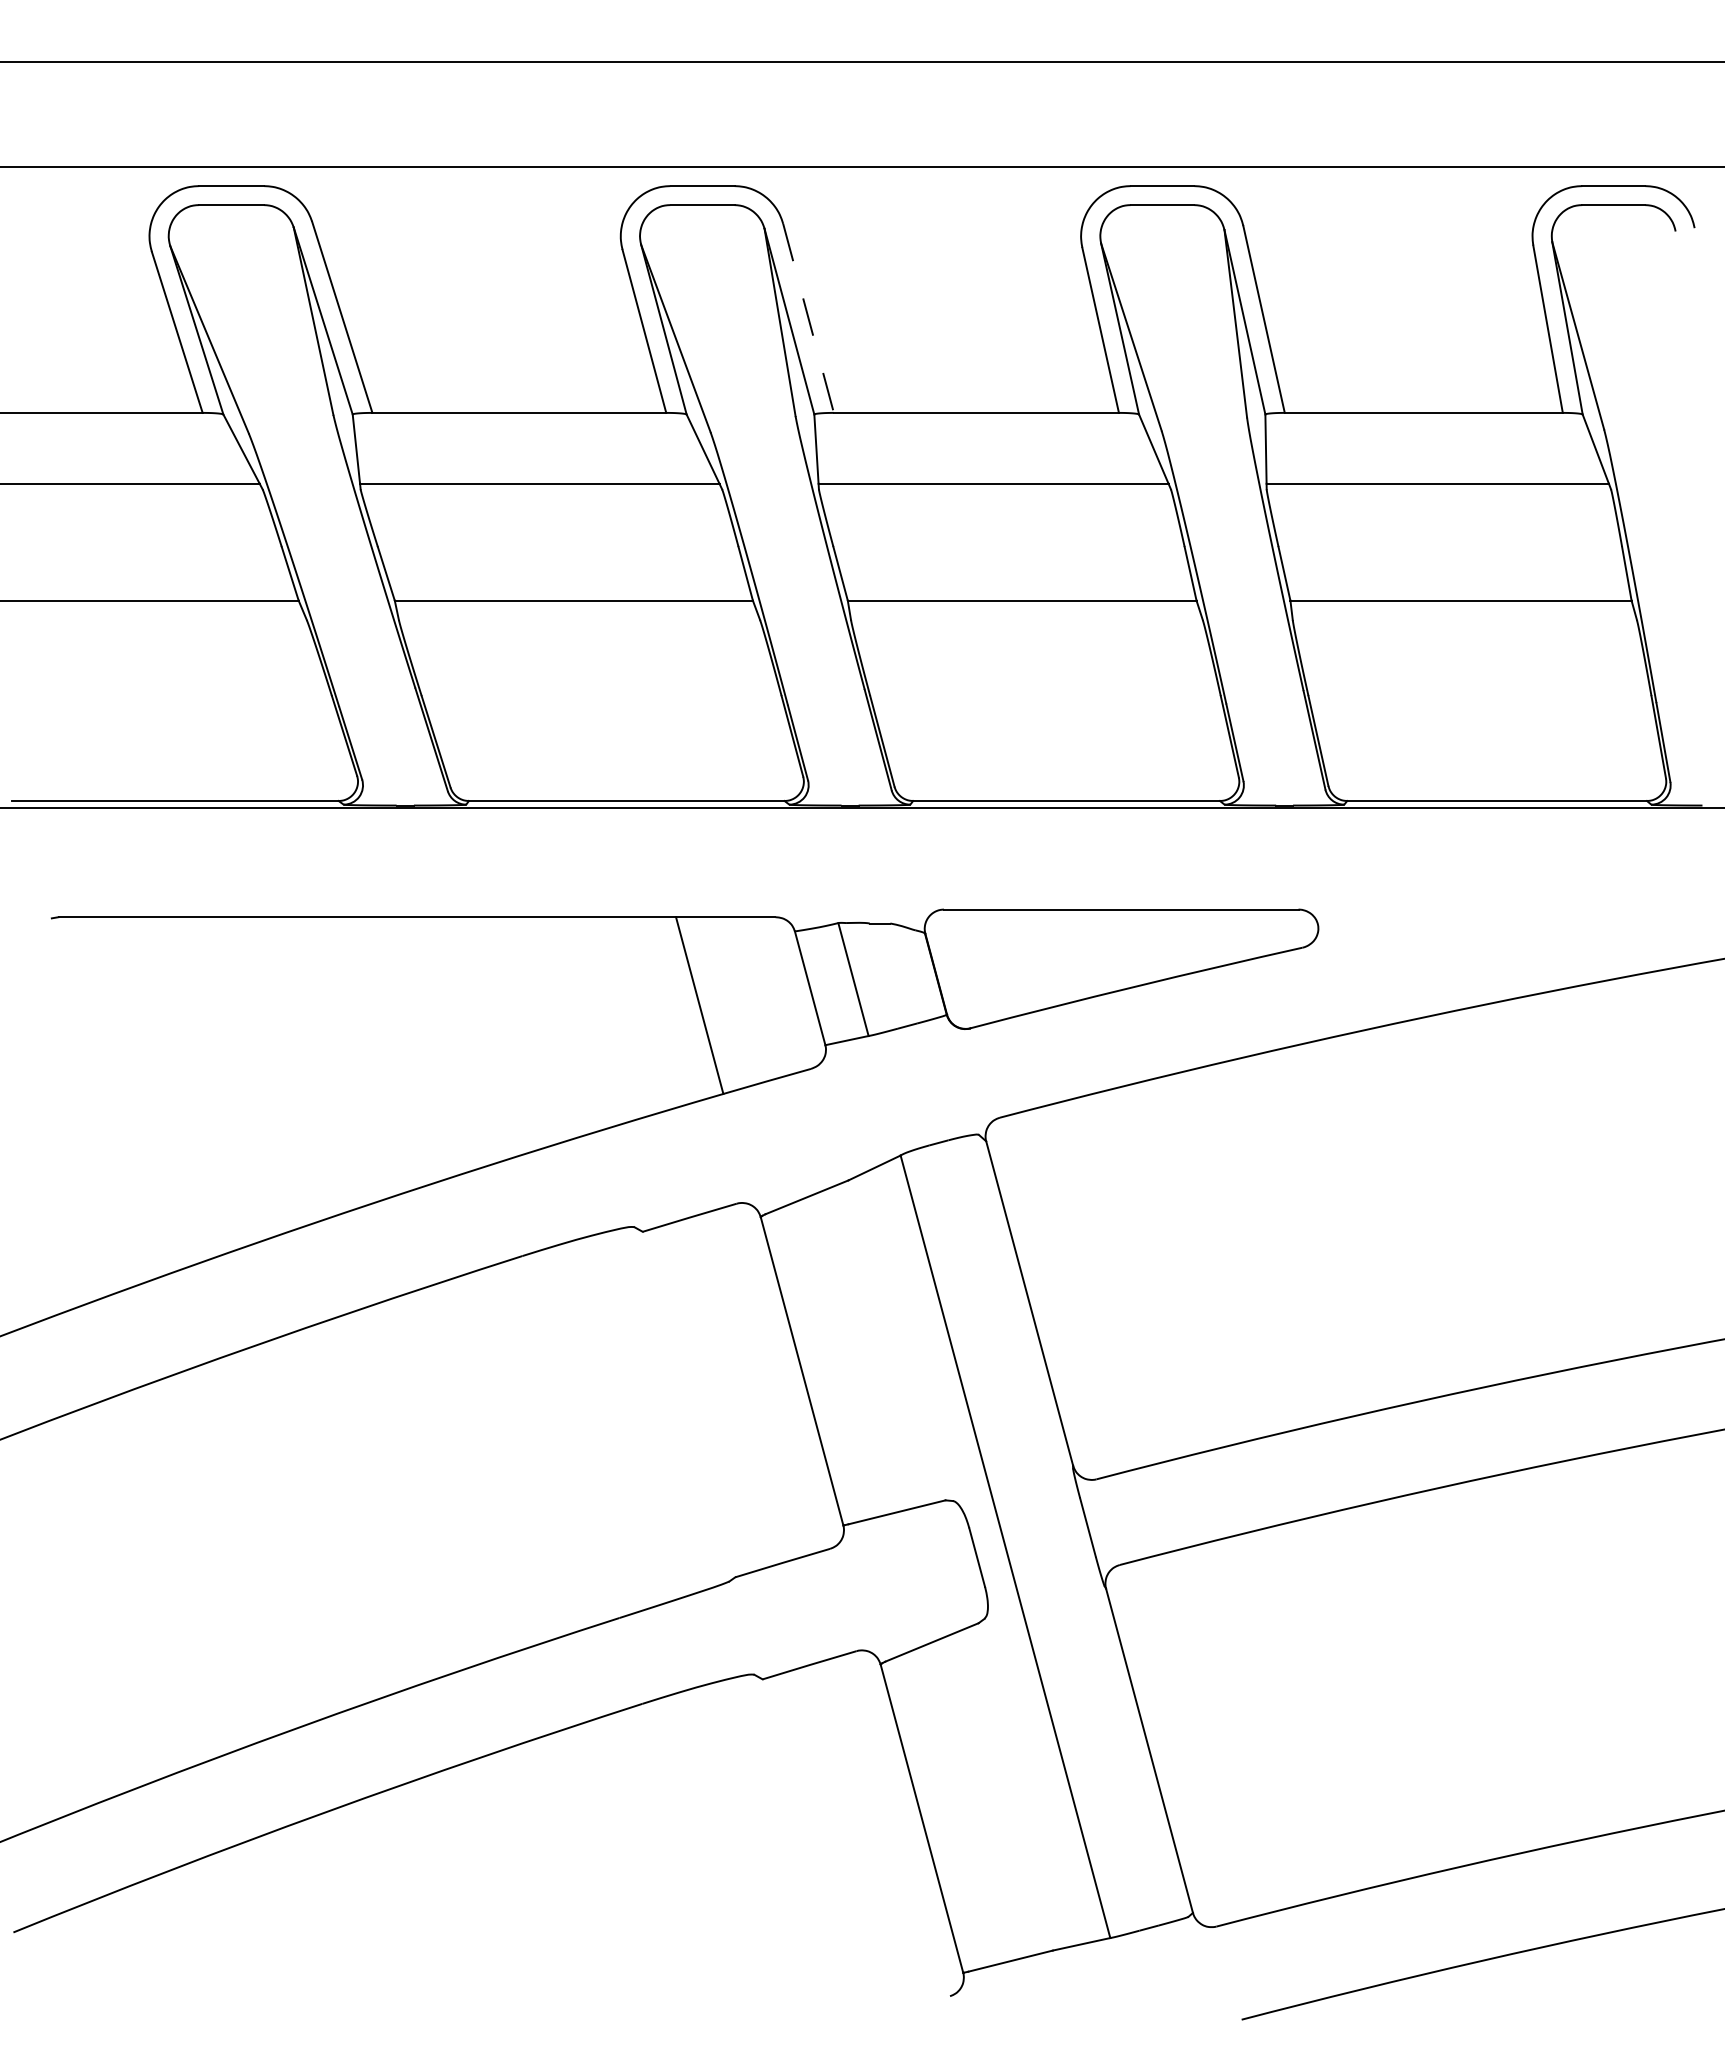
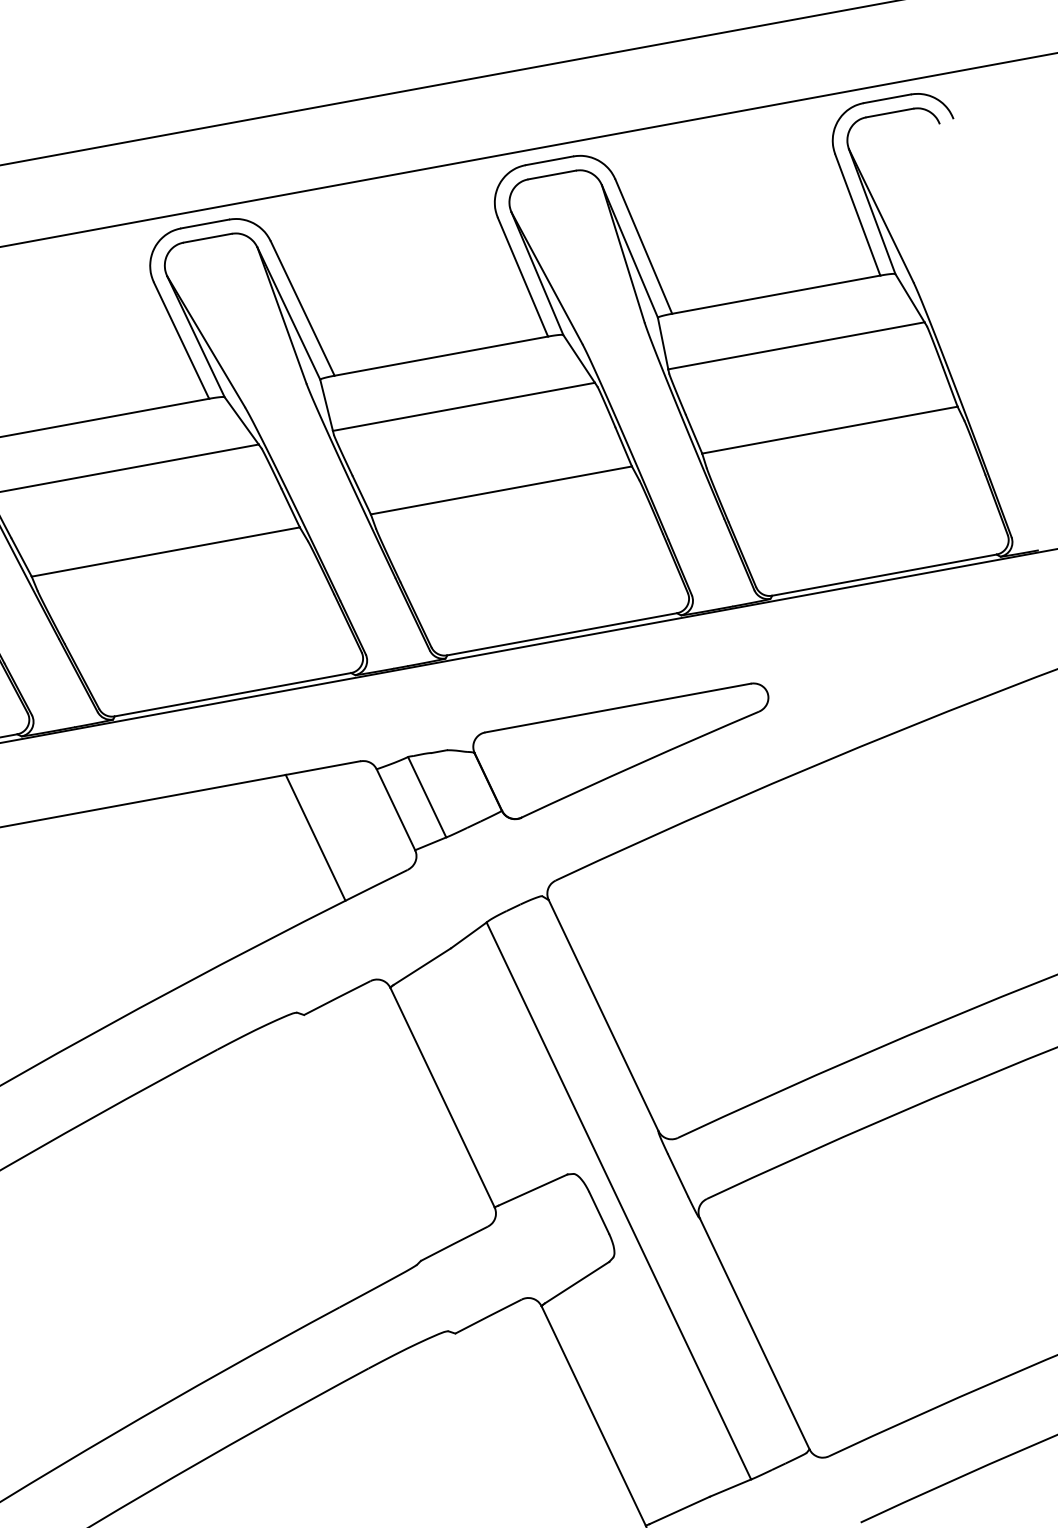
line: (808, 318) -> (302, 308), dashed -> solid

